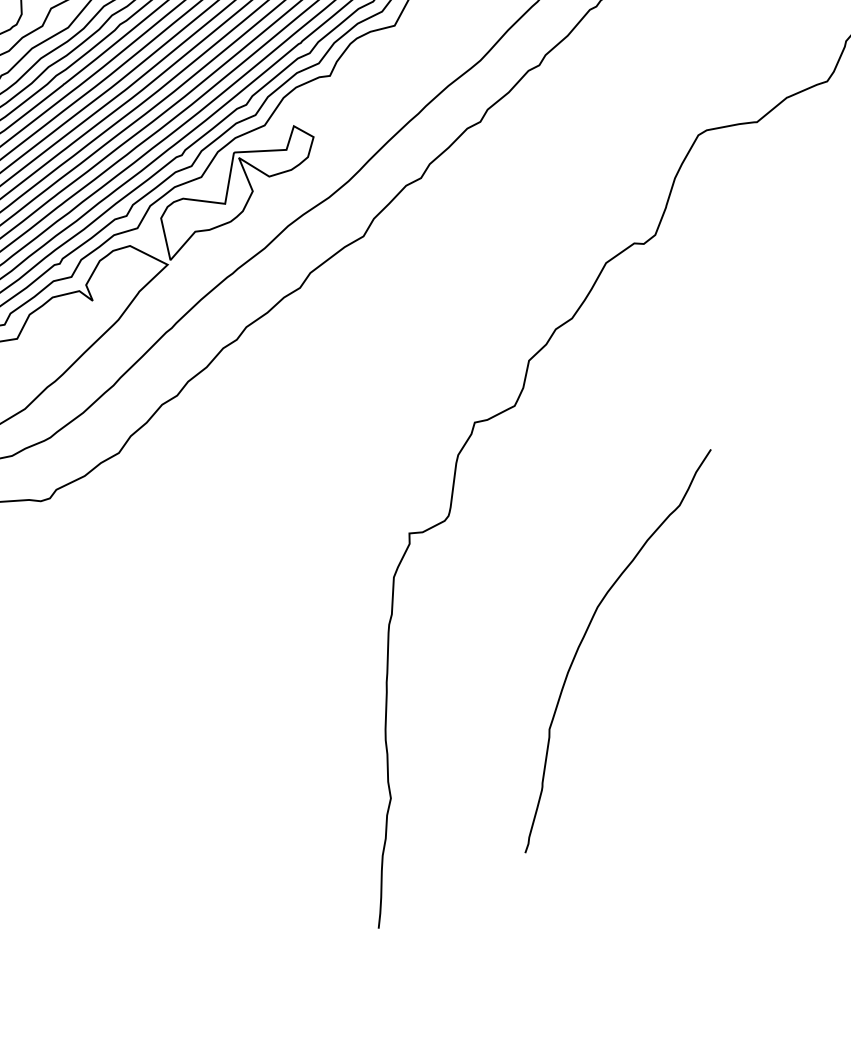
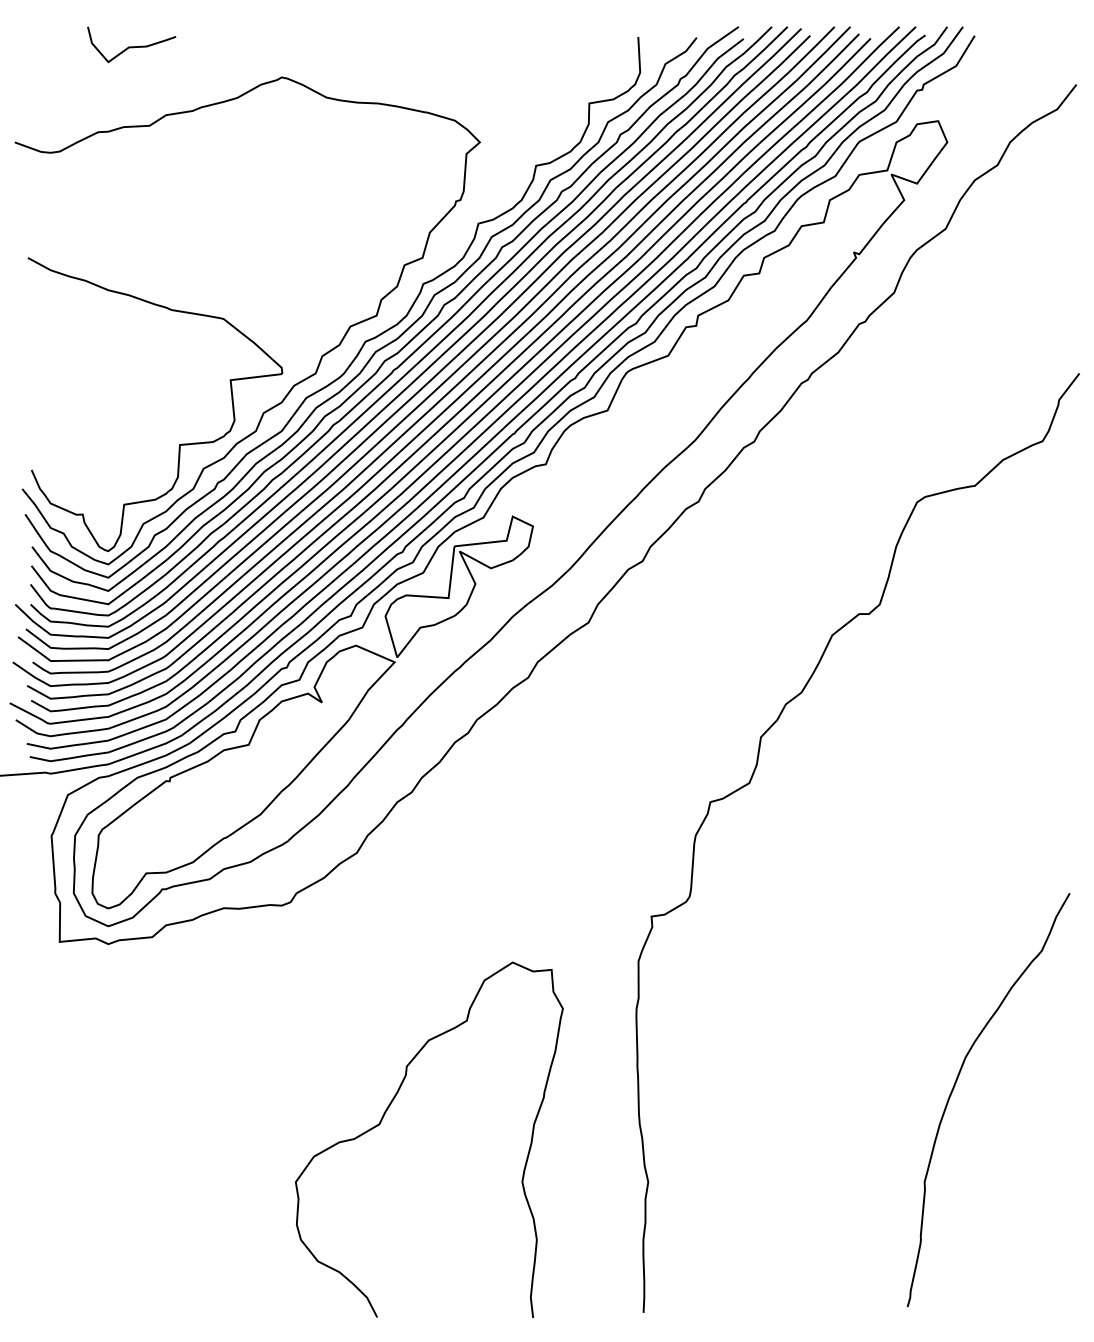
curve: (585, 635) -> (955, 1086), moved
curve: (131, 717) -> (384, 1116), added

